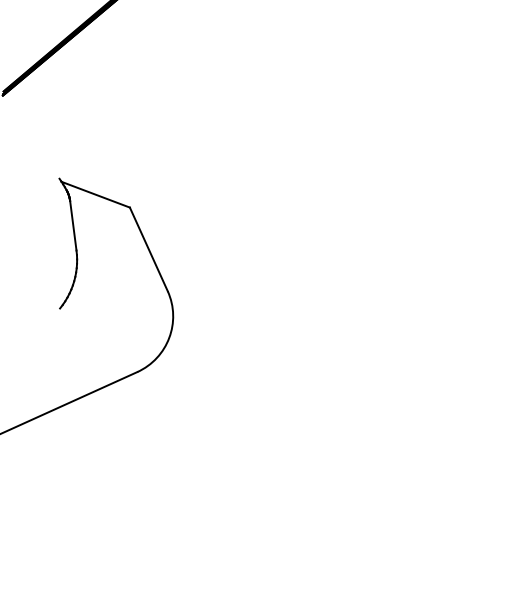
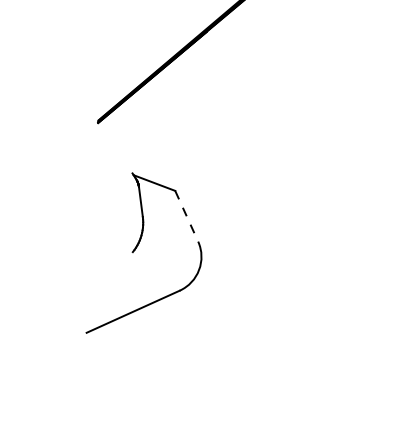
line: (148, 249) -> (186, 216), solid -> dashed

